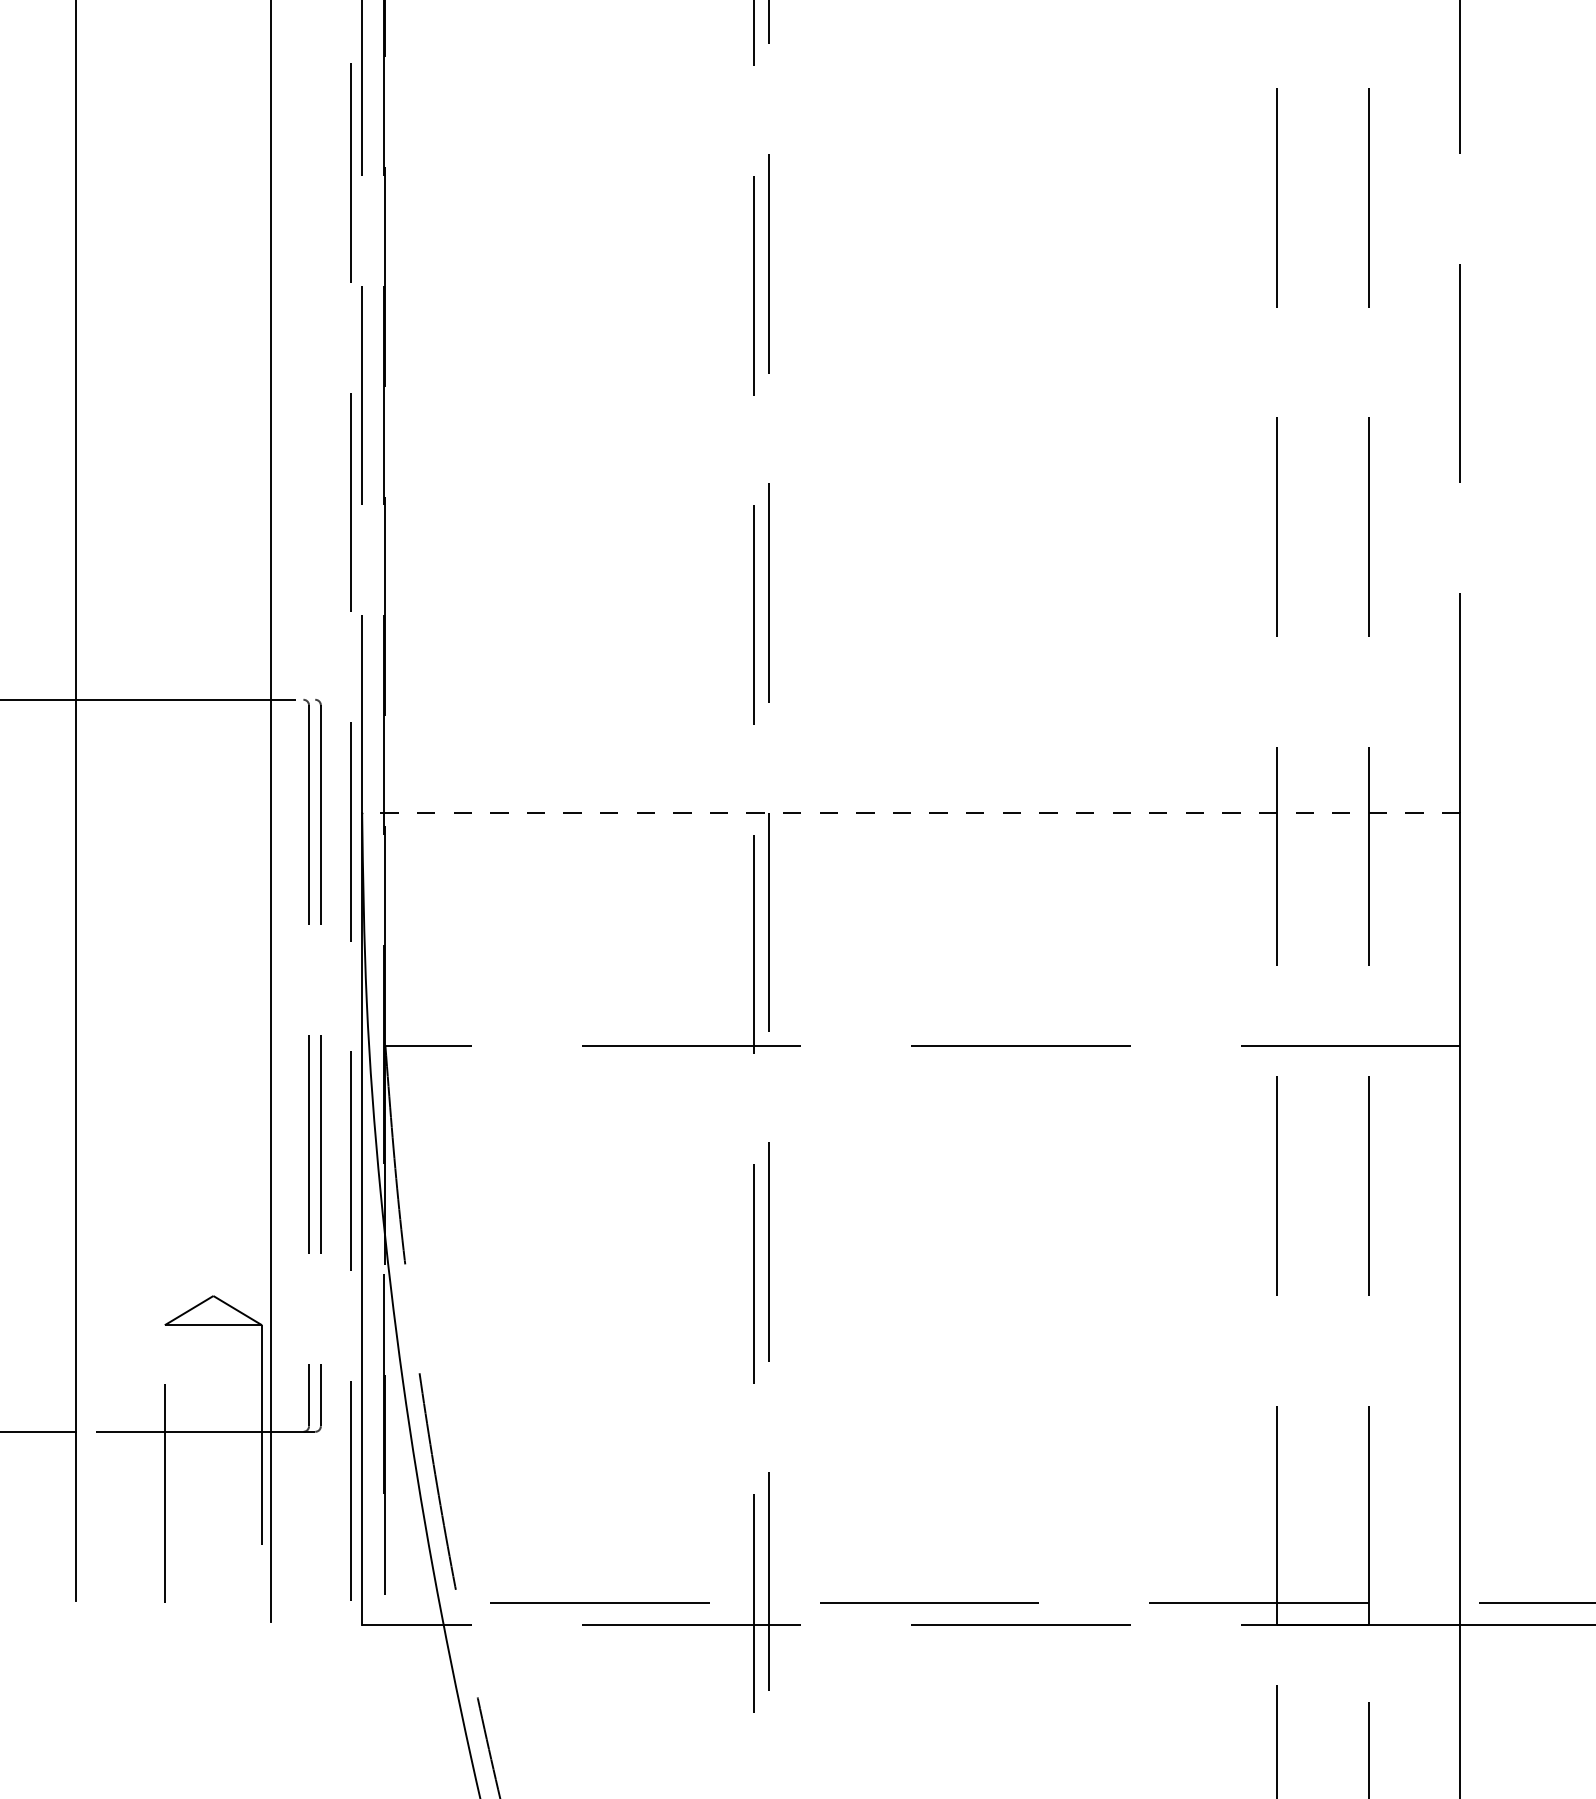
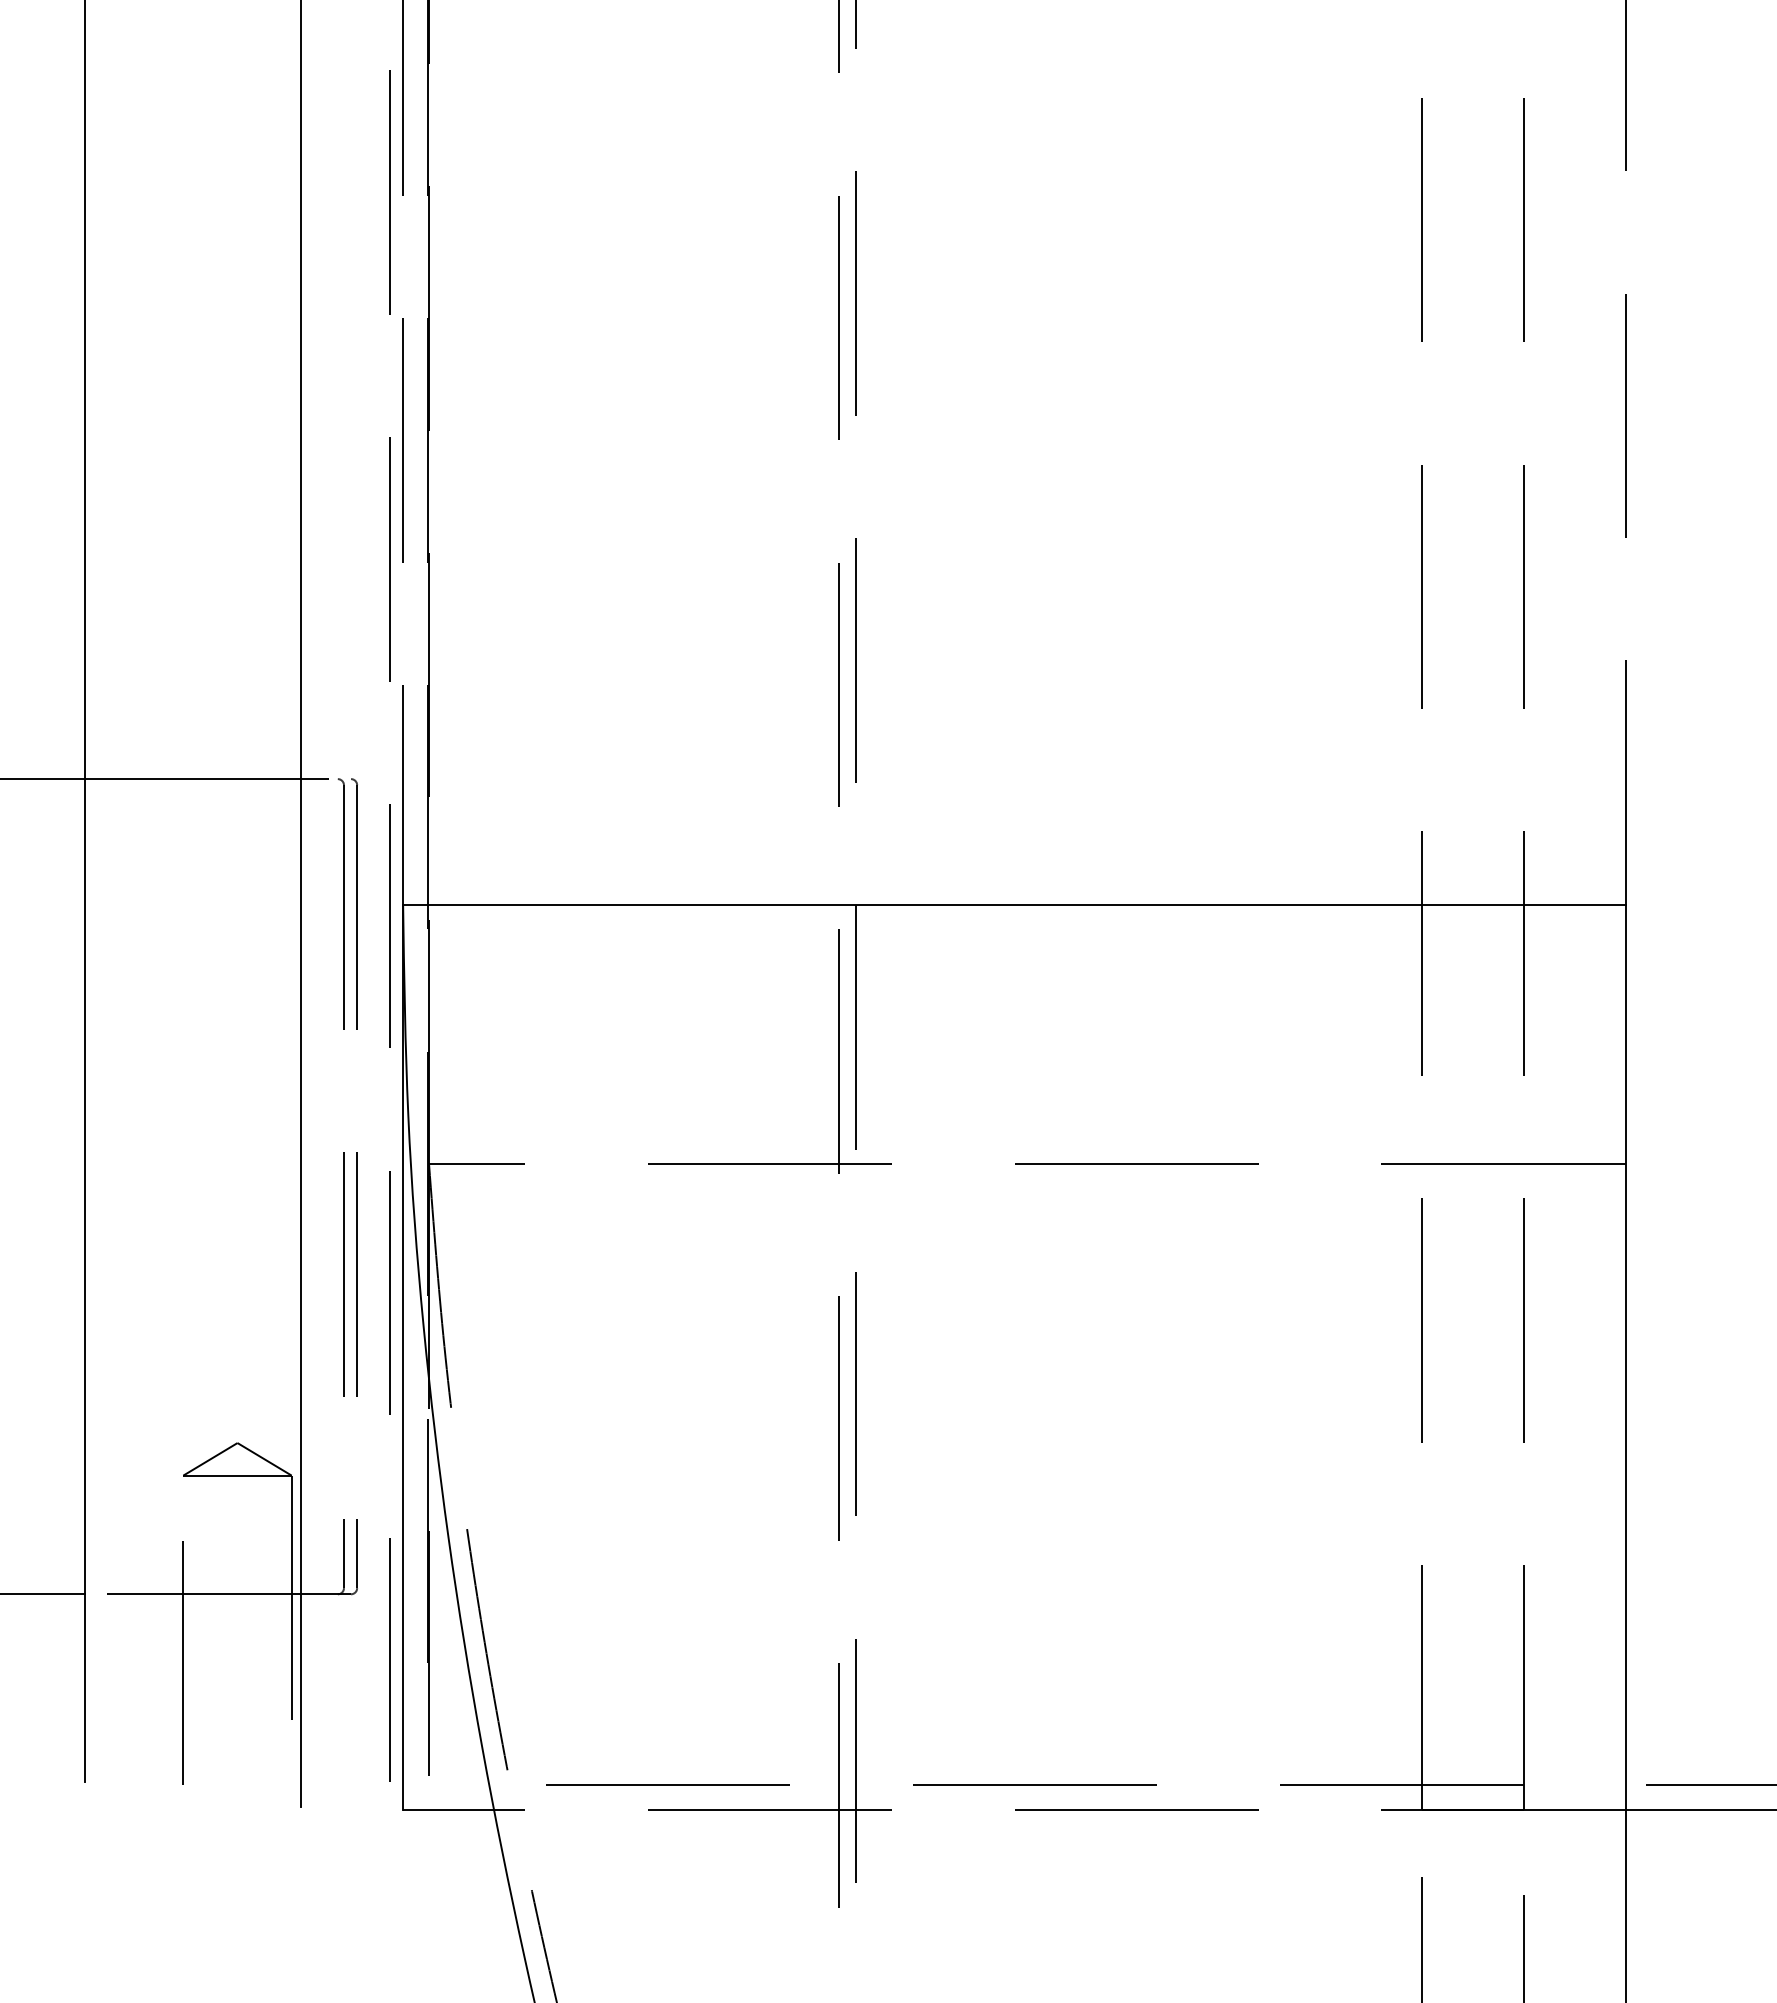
line: (910, 812) -> (1013, 904), dashed -> solid

